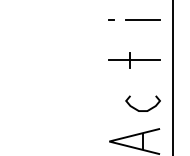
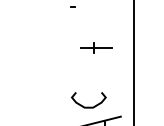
line: (143, 19) -> (105, 7), removed
part: (134, 60) -> (96, 48), size x0.6
curve: (142, 110) -> (88, 107), moved

